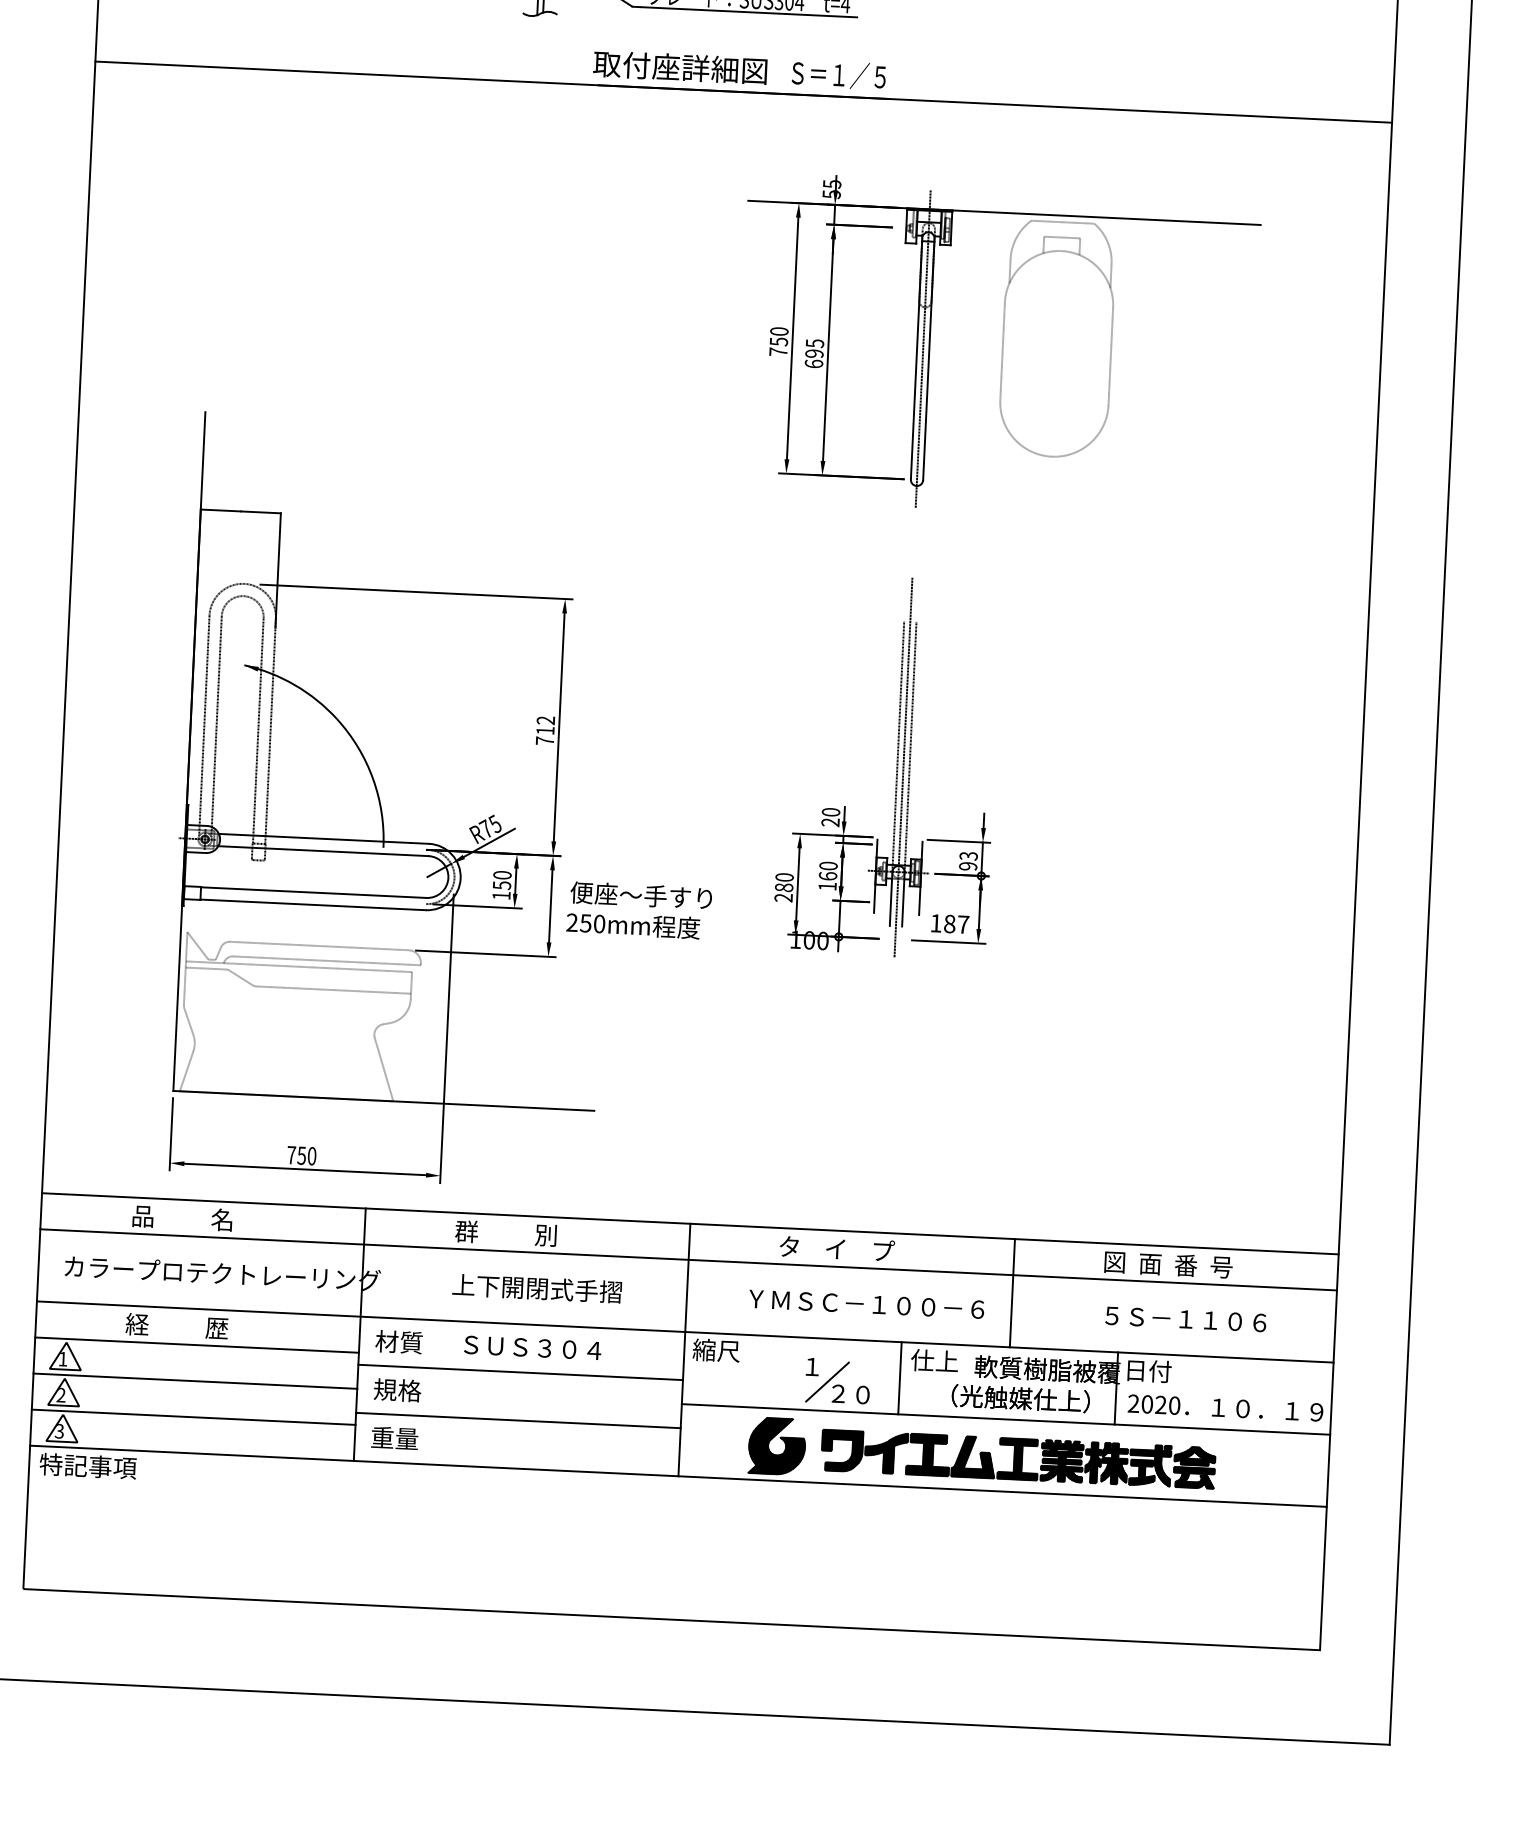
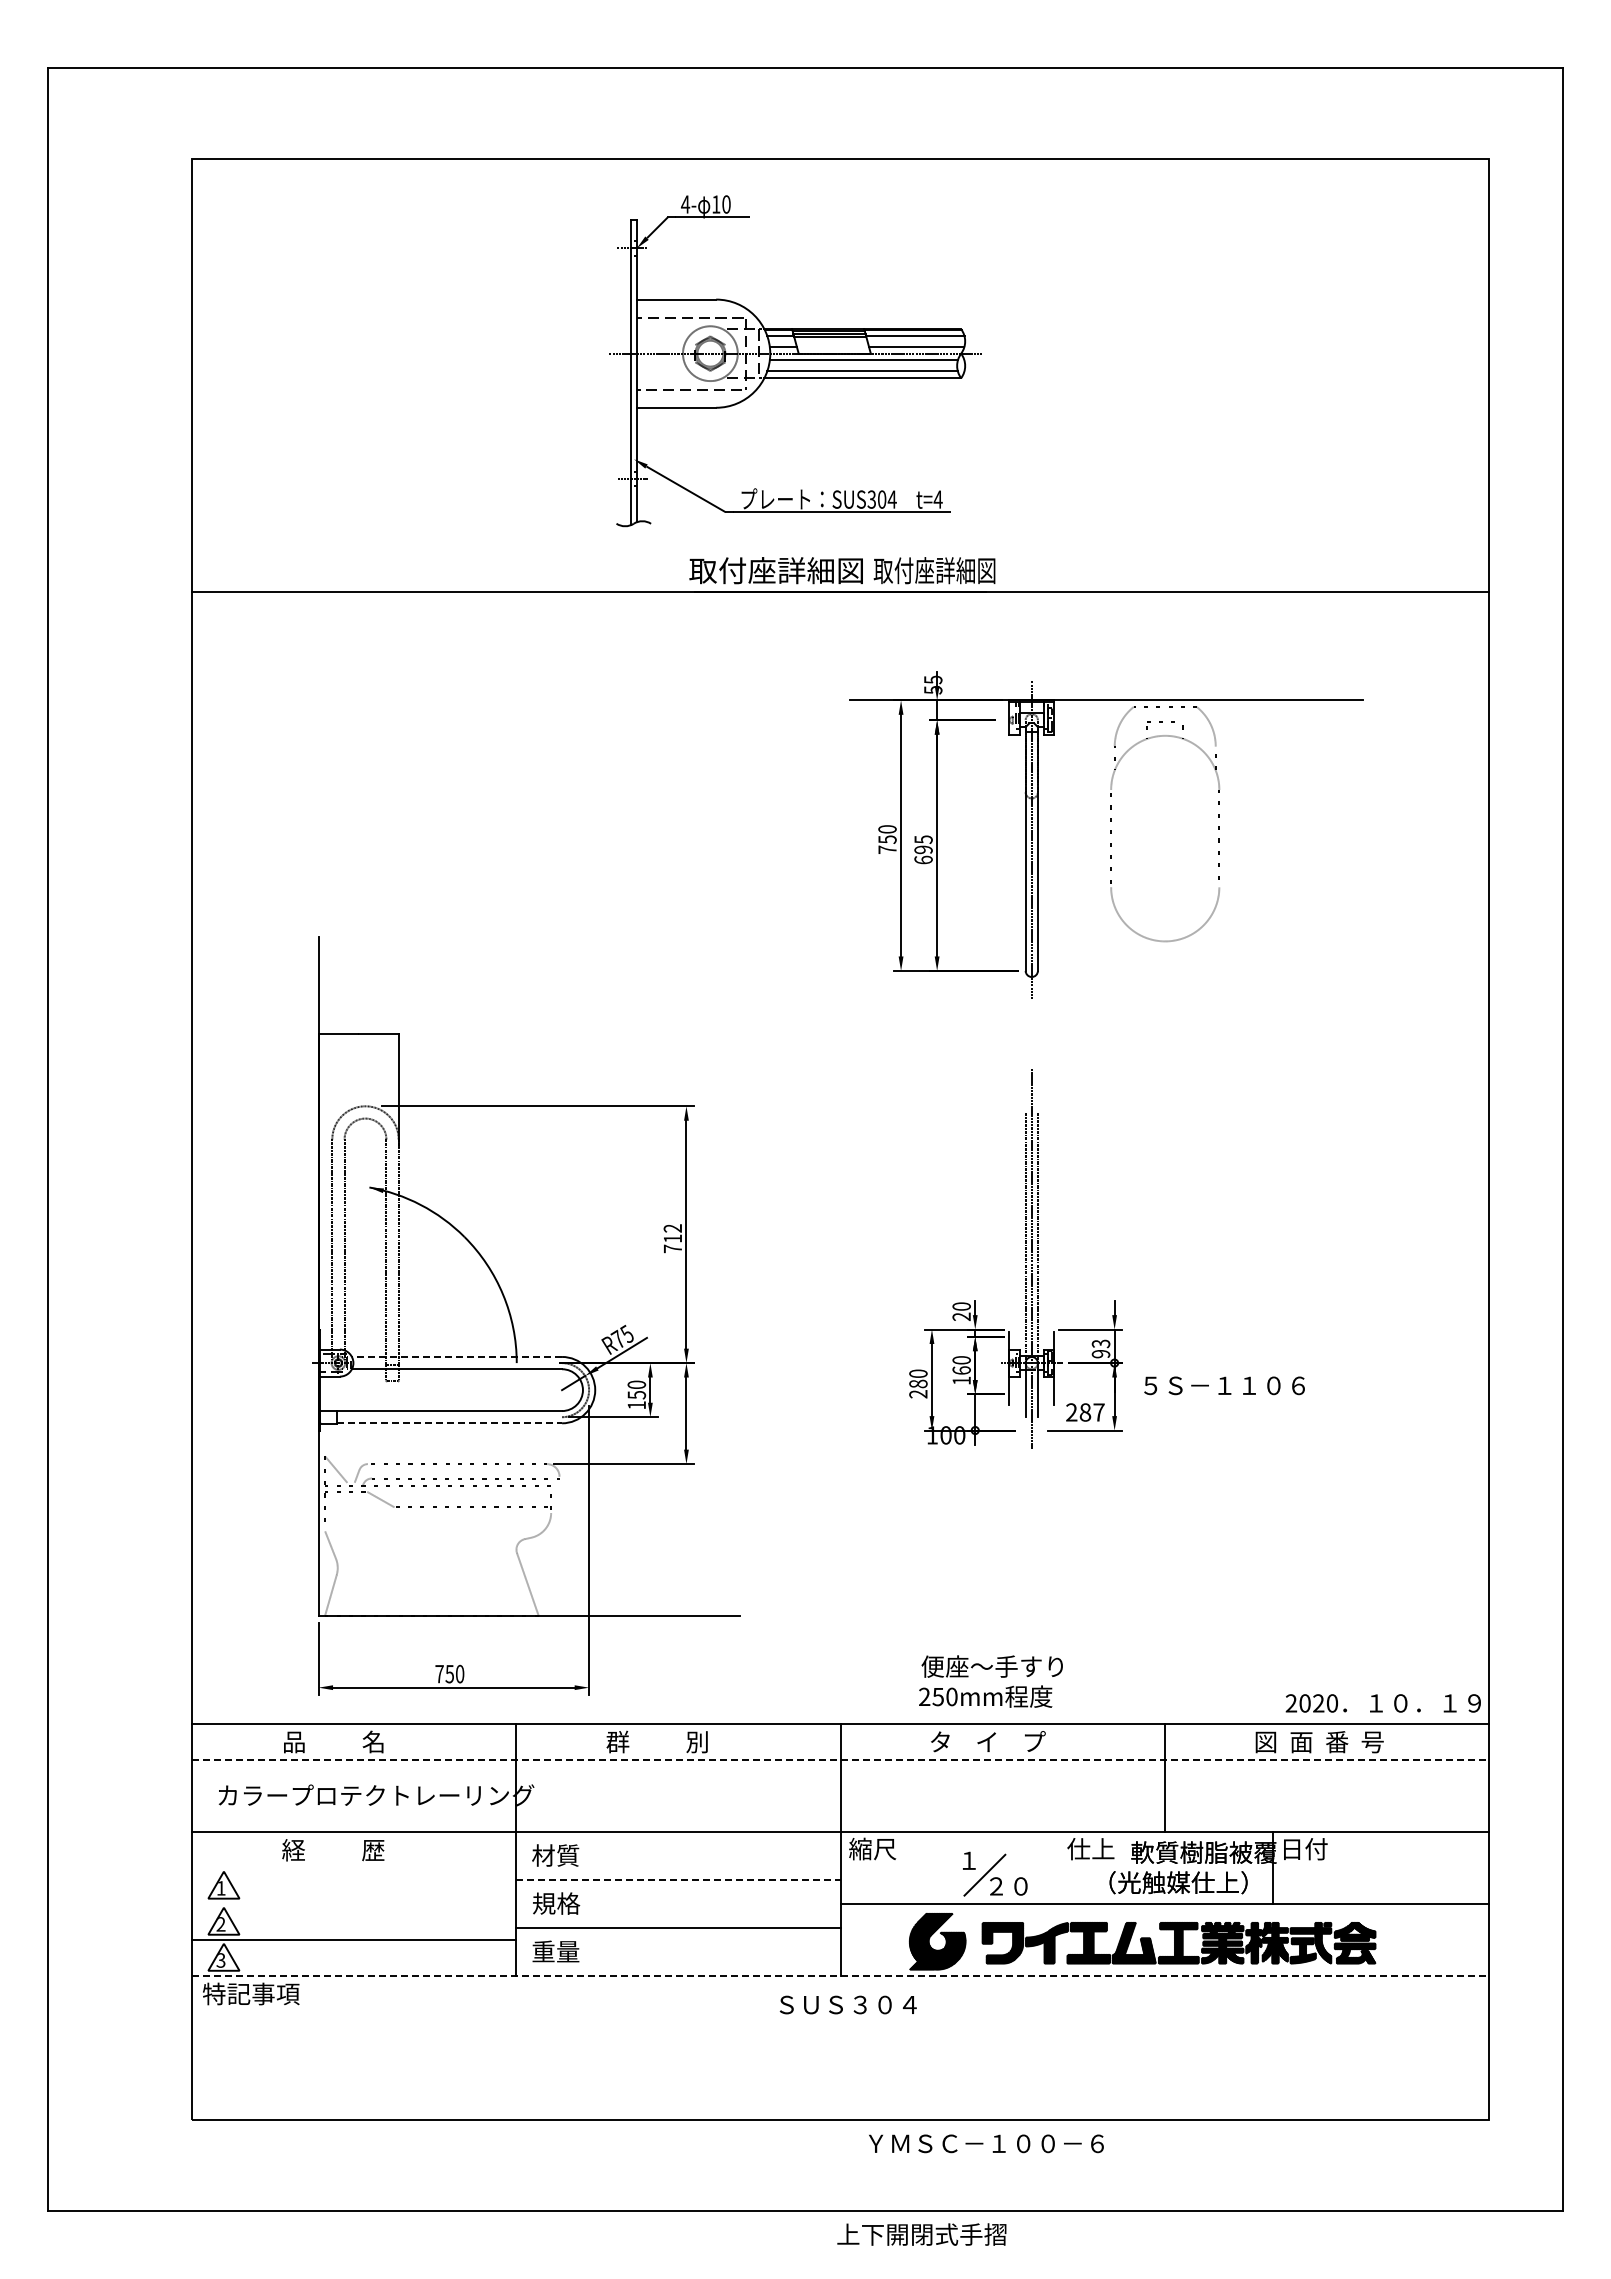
text: (838, 74) -> (934, 570), Ｓ＝１／５ -> 取付座詳細図
line: (323, 838) -> (456, 1356), solid -> dashed
line: (313, 905) -> (449, 1423), solid -> dashed
text: (638, 910) -> (990, 1681), moved
text: (935, 923) -> (1071, 1412), 187 -> 287
line: (689, 1259) -> (841, 1759), solid -> dashed
text: (536, 1288) -> (921, 2234), moved
text: (866, 1304) -> (986, 2143), moved
text: (1185, 1319) -> (1224, 1385), moved
line: (197, 1345) -> (354, 1868), removed
text: (532, 1347) -> (847, 2004), moved
line: (520, 1372) -> (678, 1880), solid -> dashed
line: (900, 1377) -> (1057, 1867), removed
line: (195, 1381) -> (354, 1904), removed
text: (1224, 1408) -> (1382, 1703), moved
line: (679, 1476) -> (841, 1976), solid -> dashed

